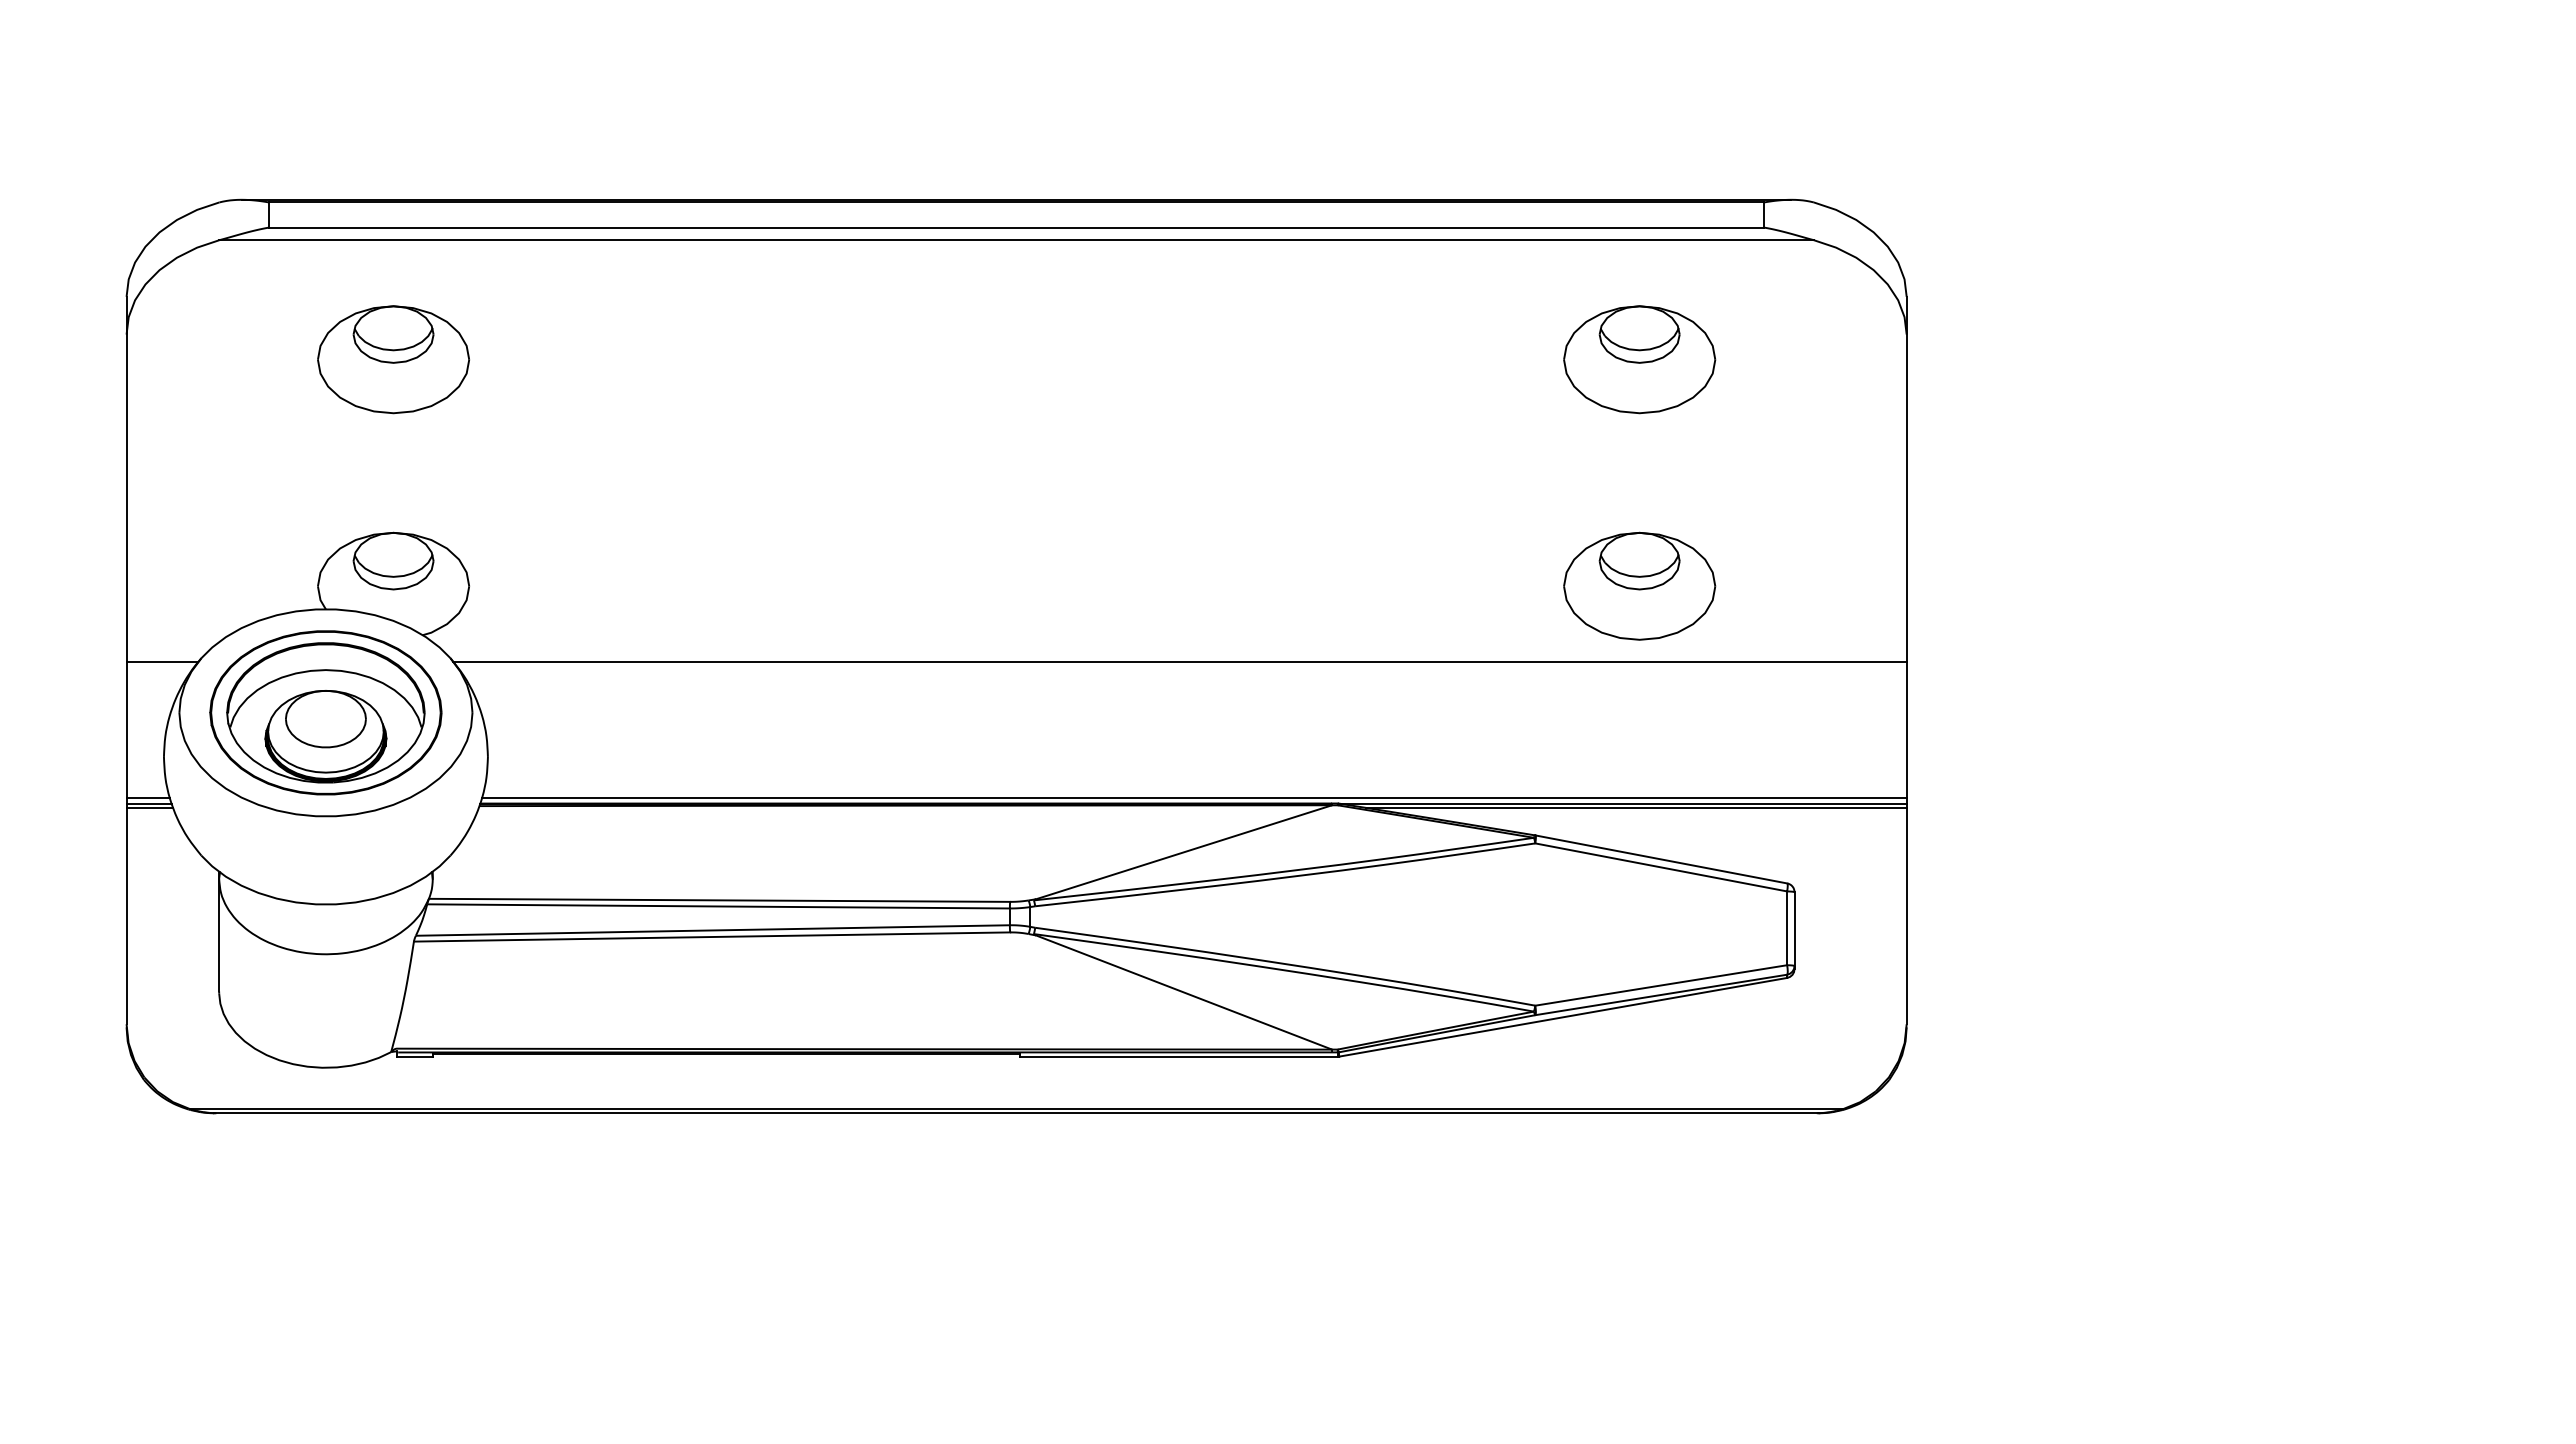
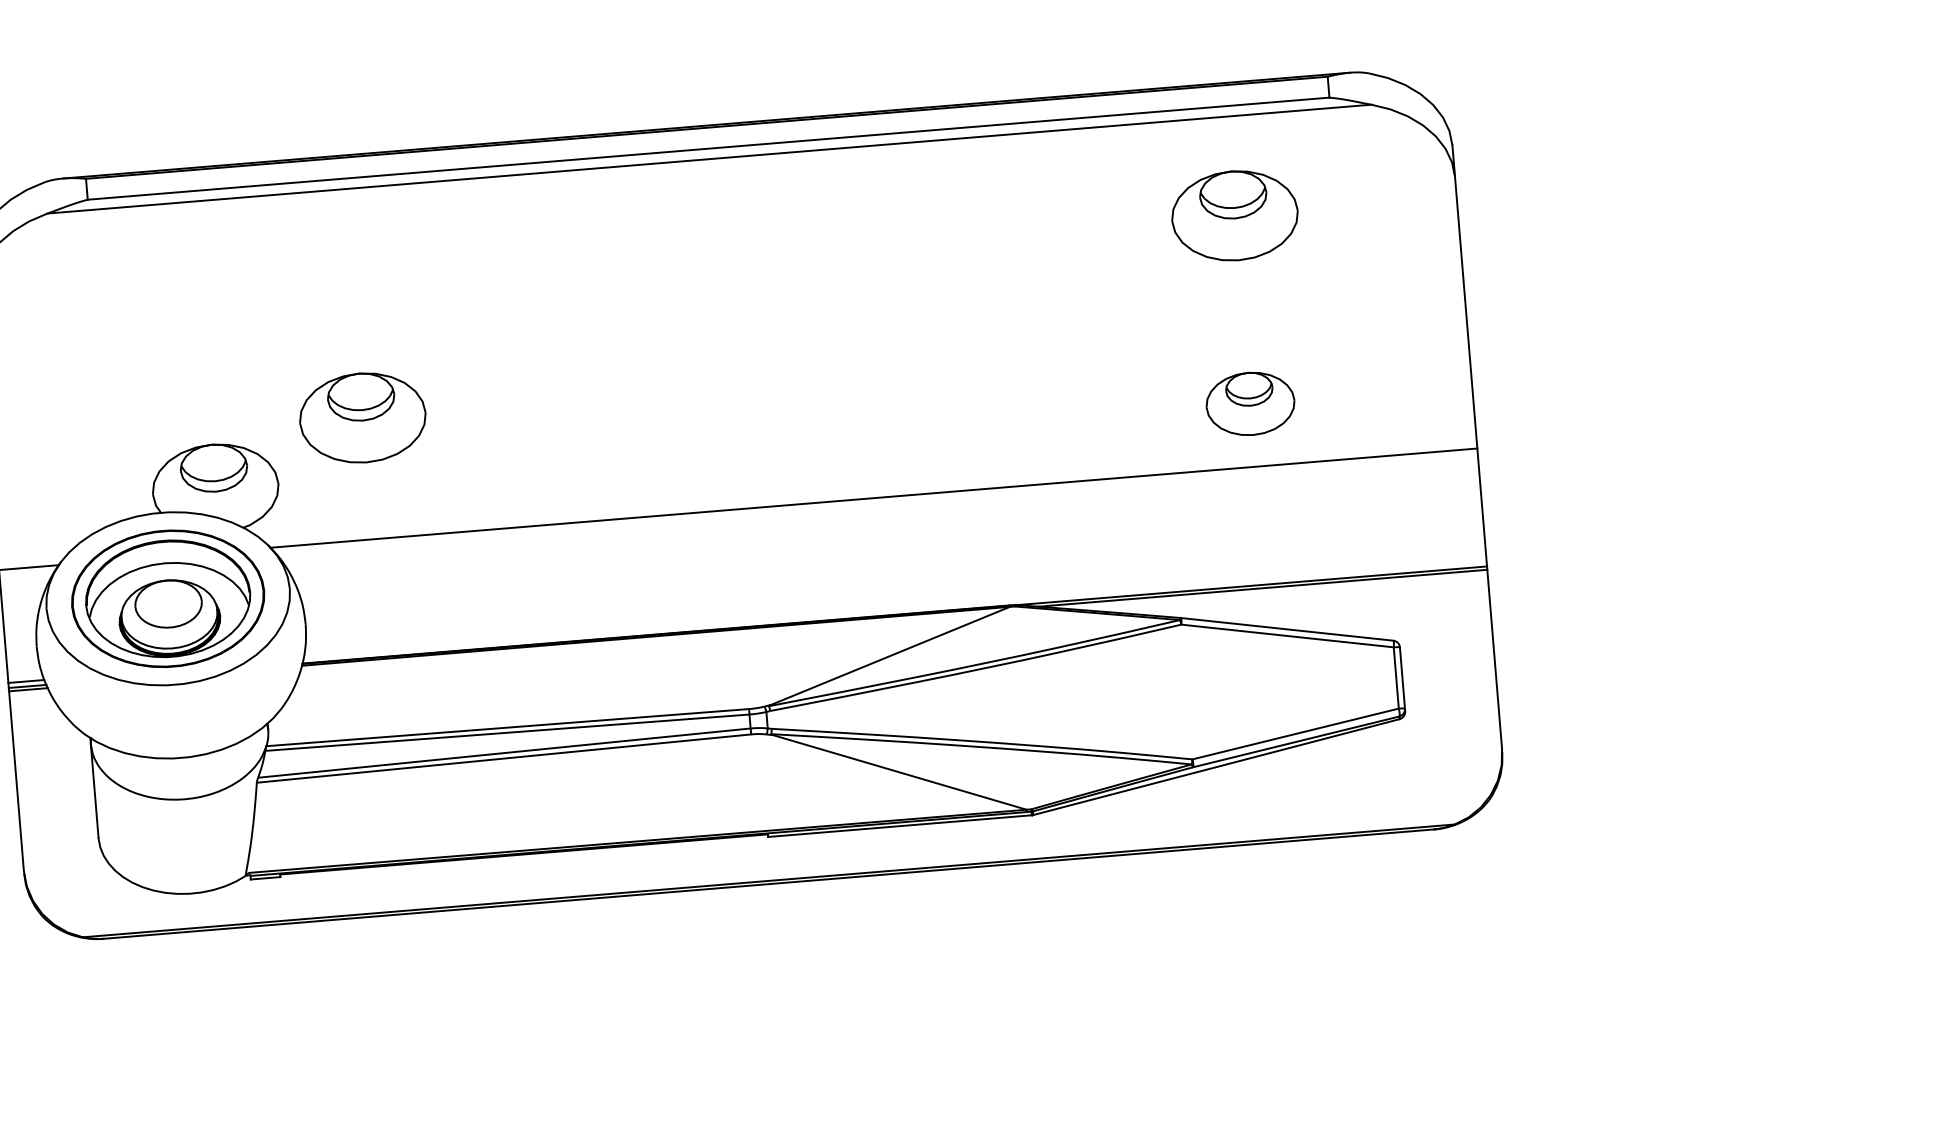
part: (393, 359) -> (362, 417), moved
part: (1639, 585) -> (1250, 403), size x0.7
line: (1194, 797) -> (895, 609), removed

